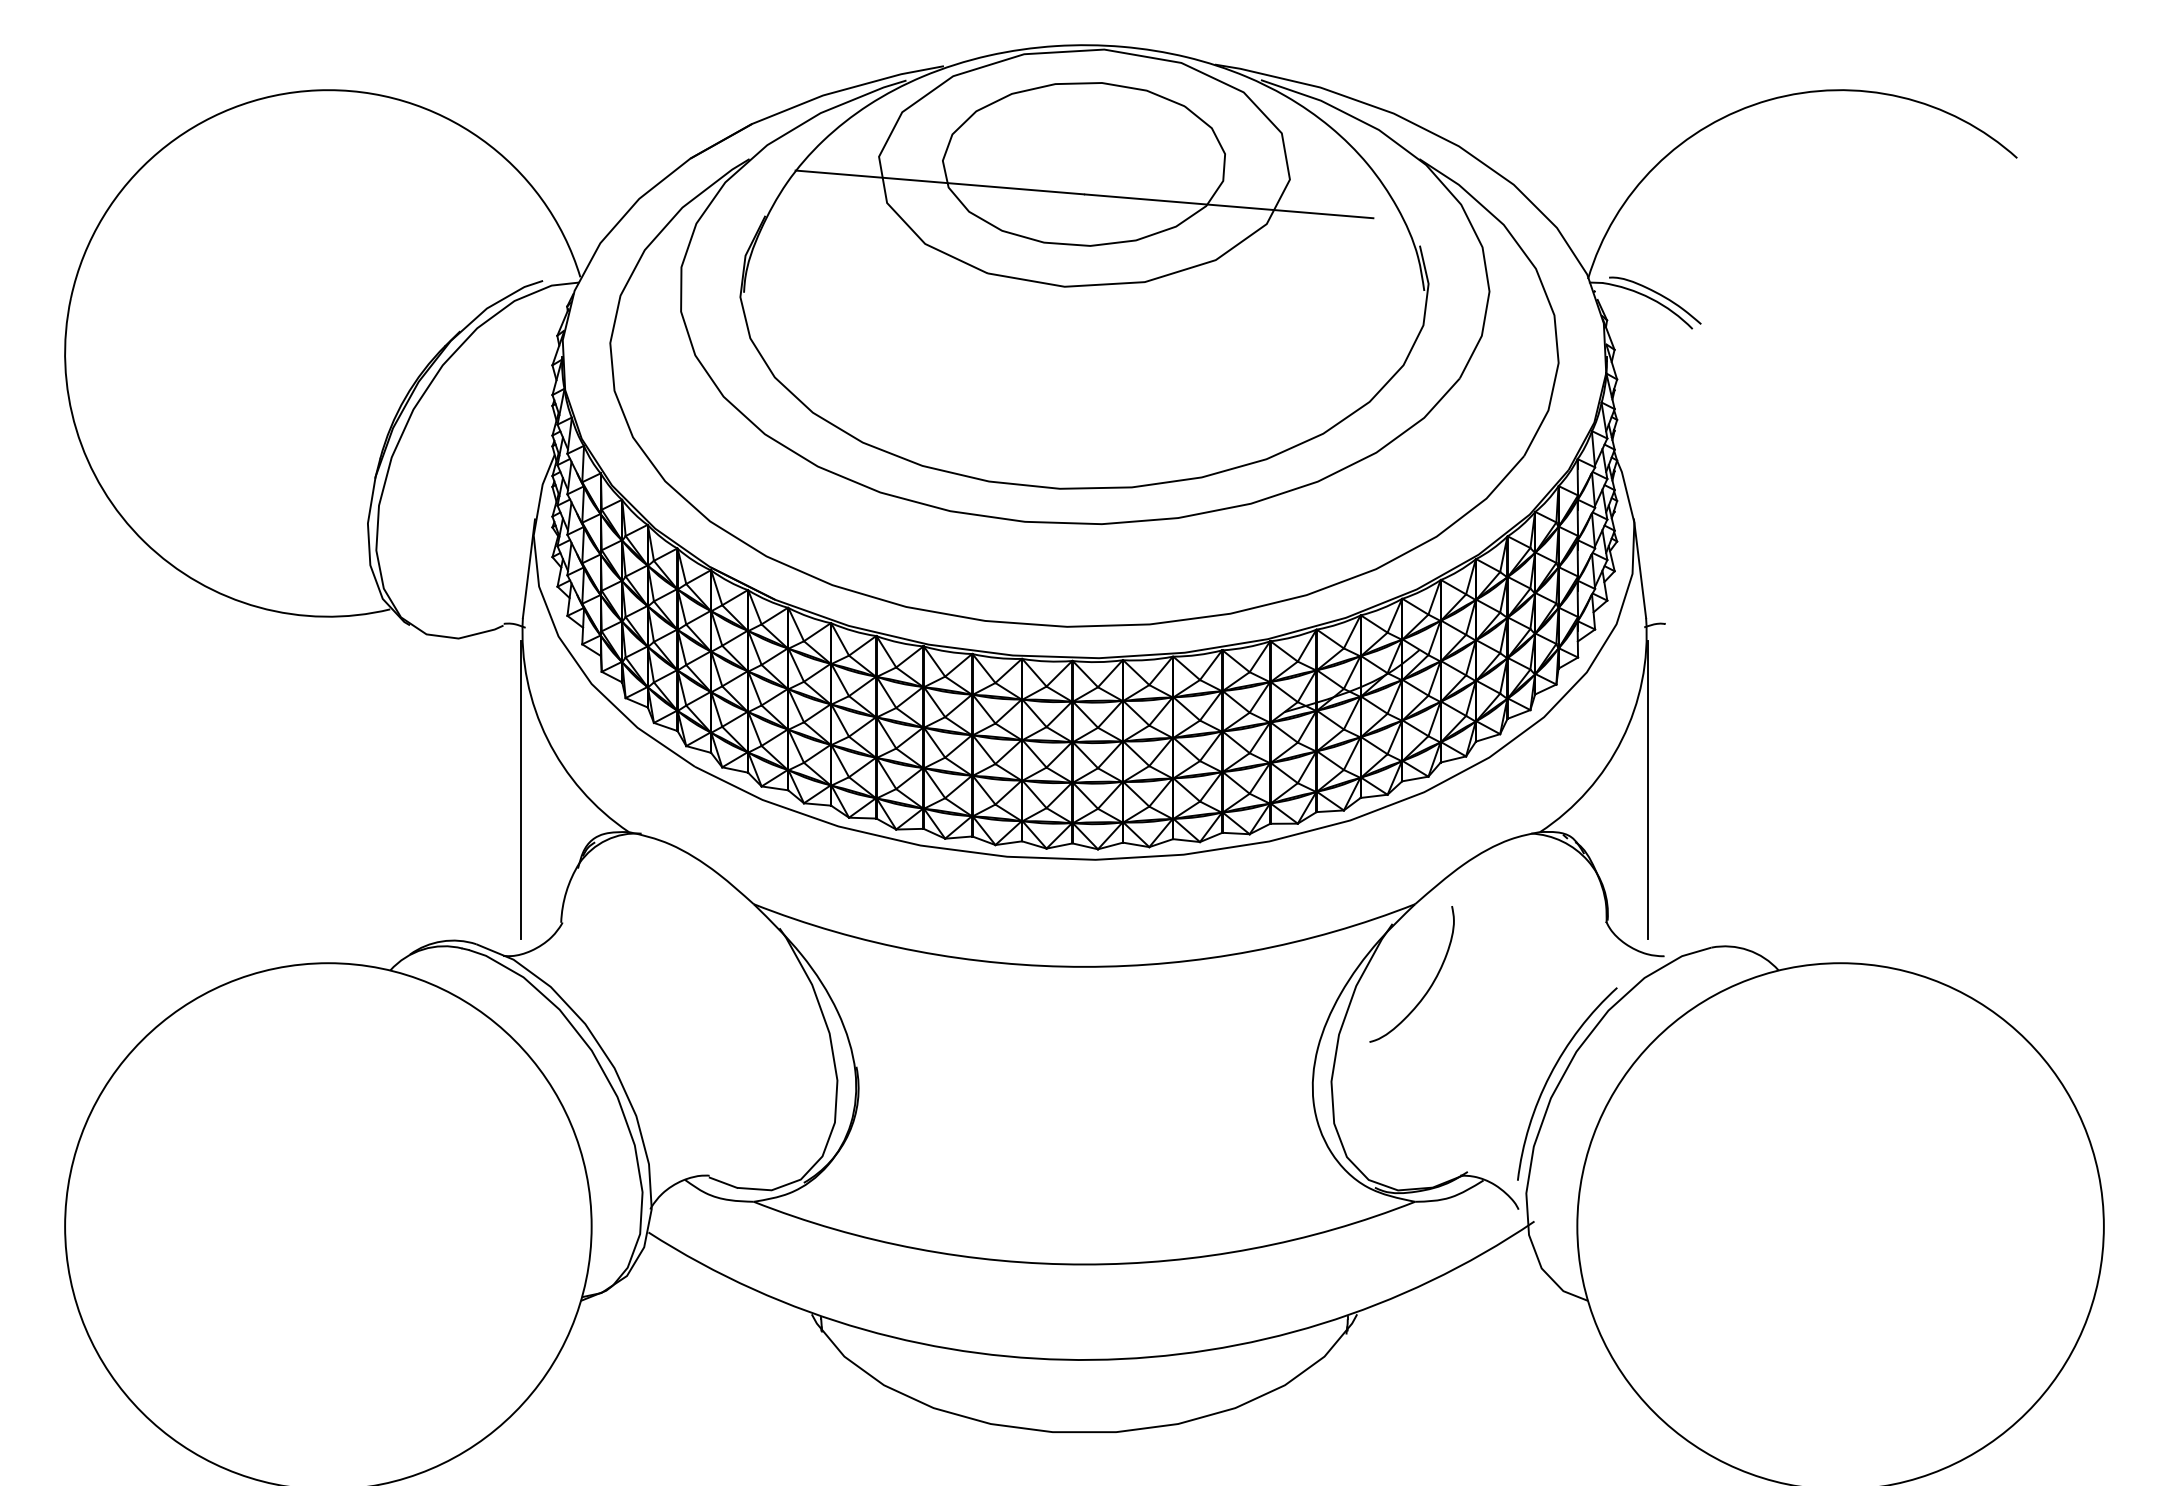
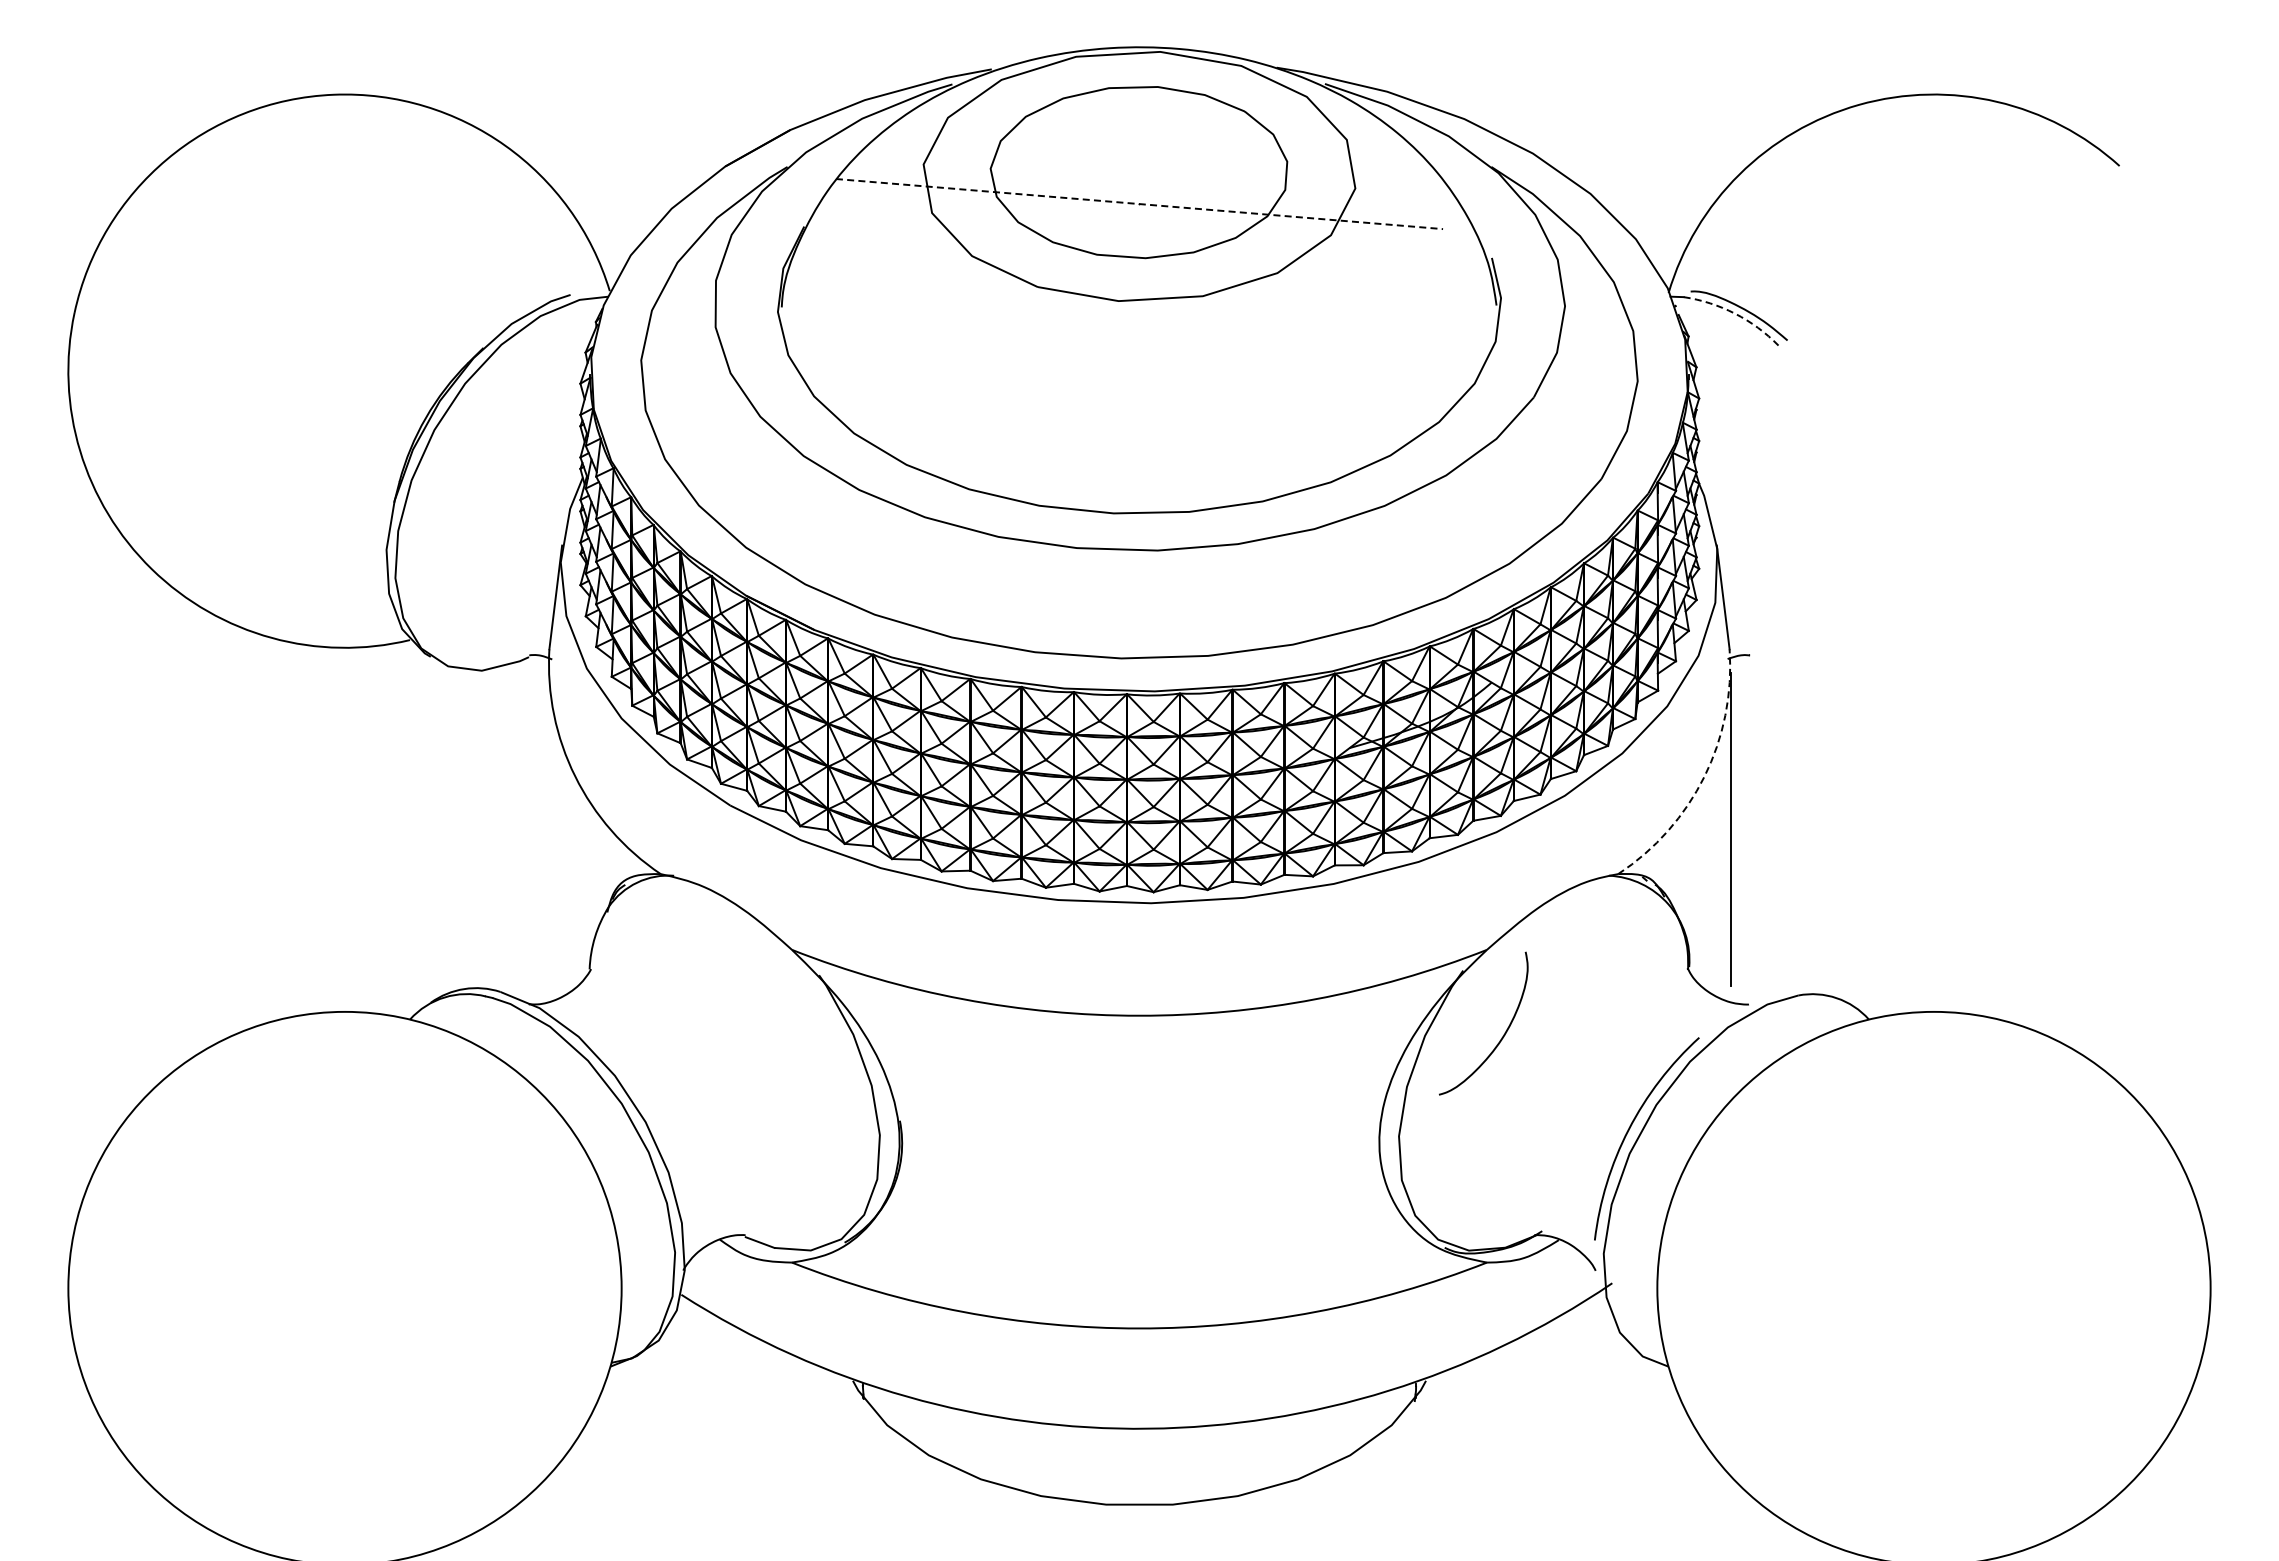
line: (1084, 194) -> (1139, 204), solid -> dashed
arc: (1651, 298) -> (1735, 313), solid -> dashed
arc: (1622, 739) -> (1704, 776), solid -> dashed
line: (521, 789) -> (547, 829), removed

